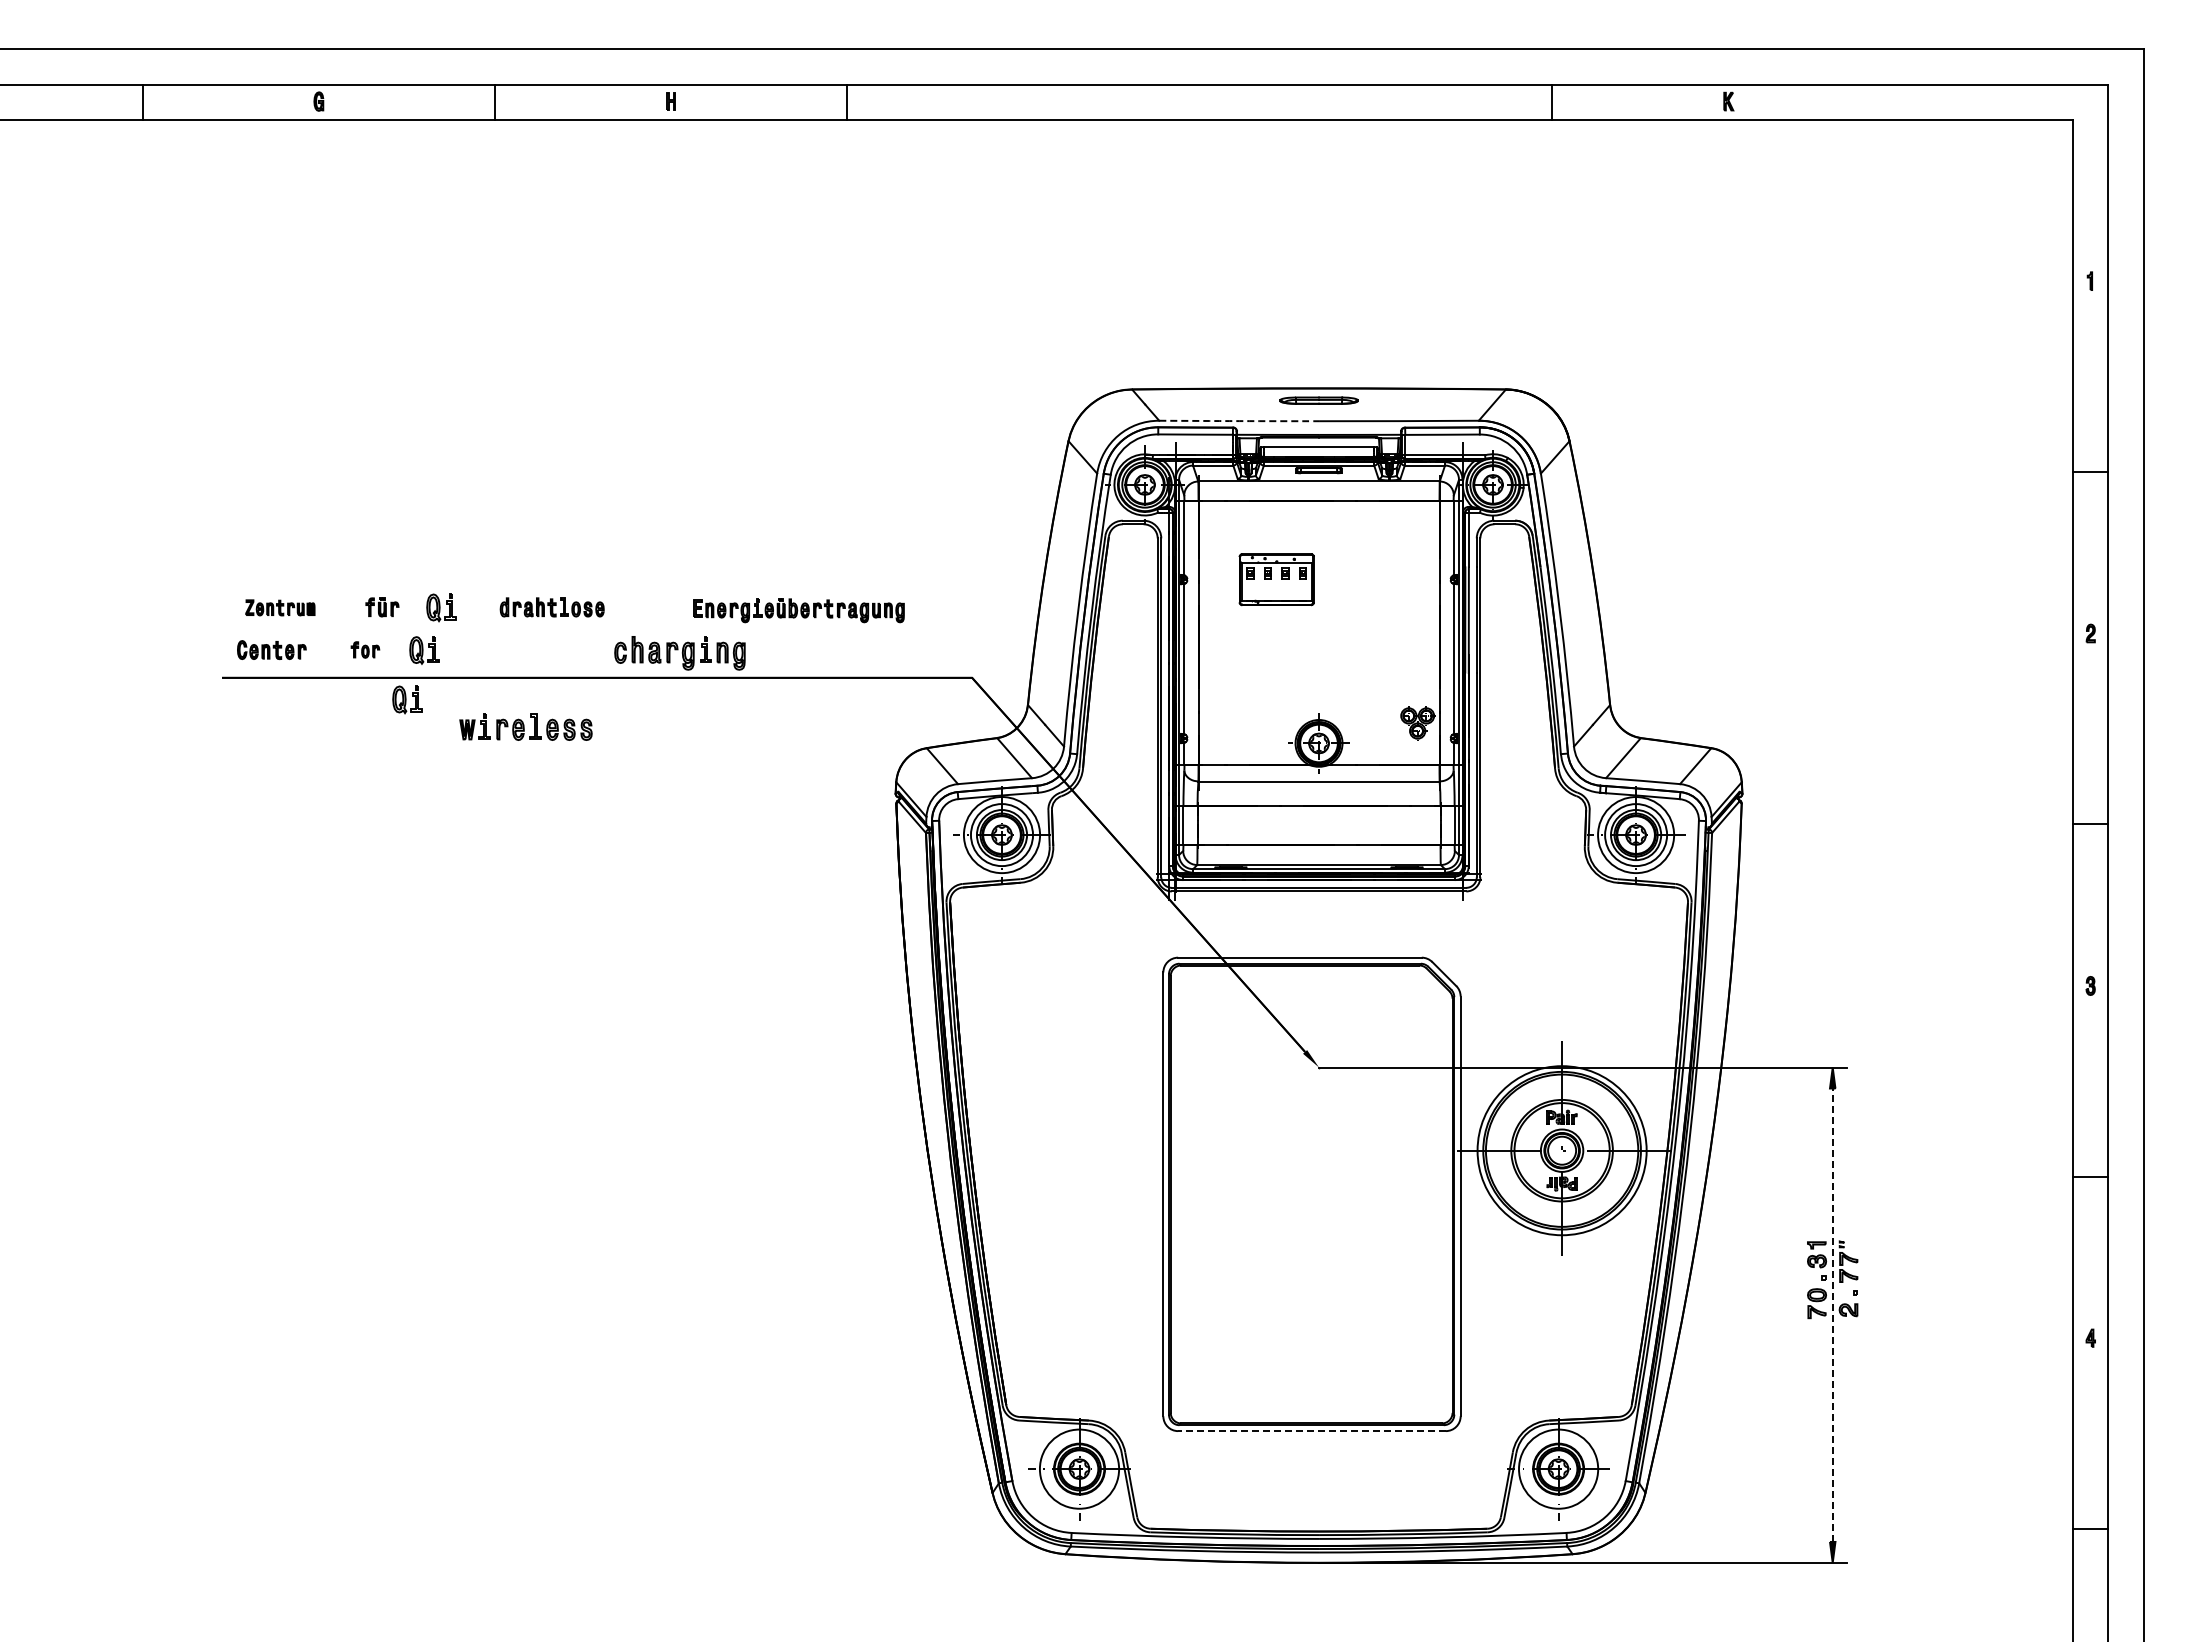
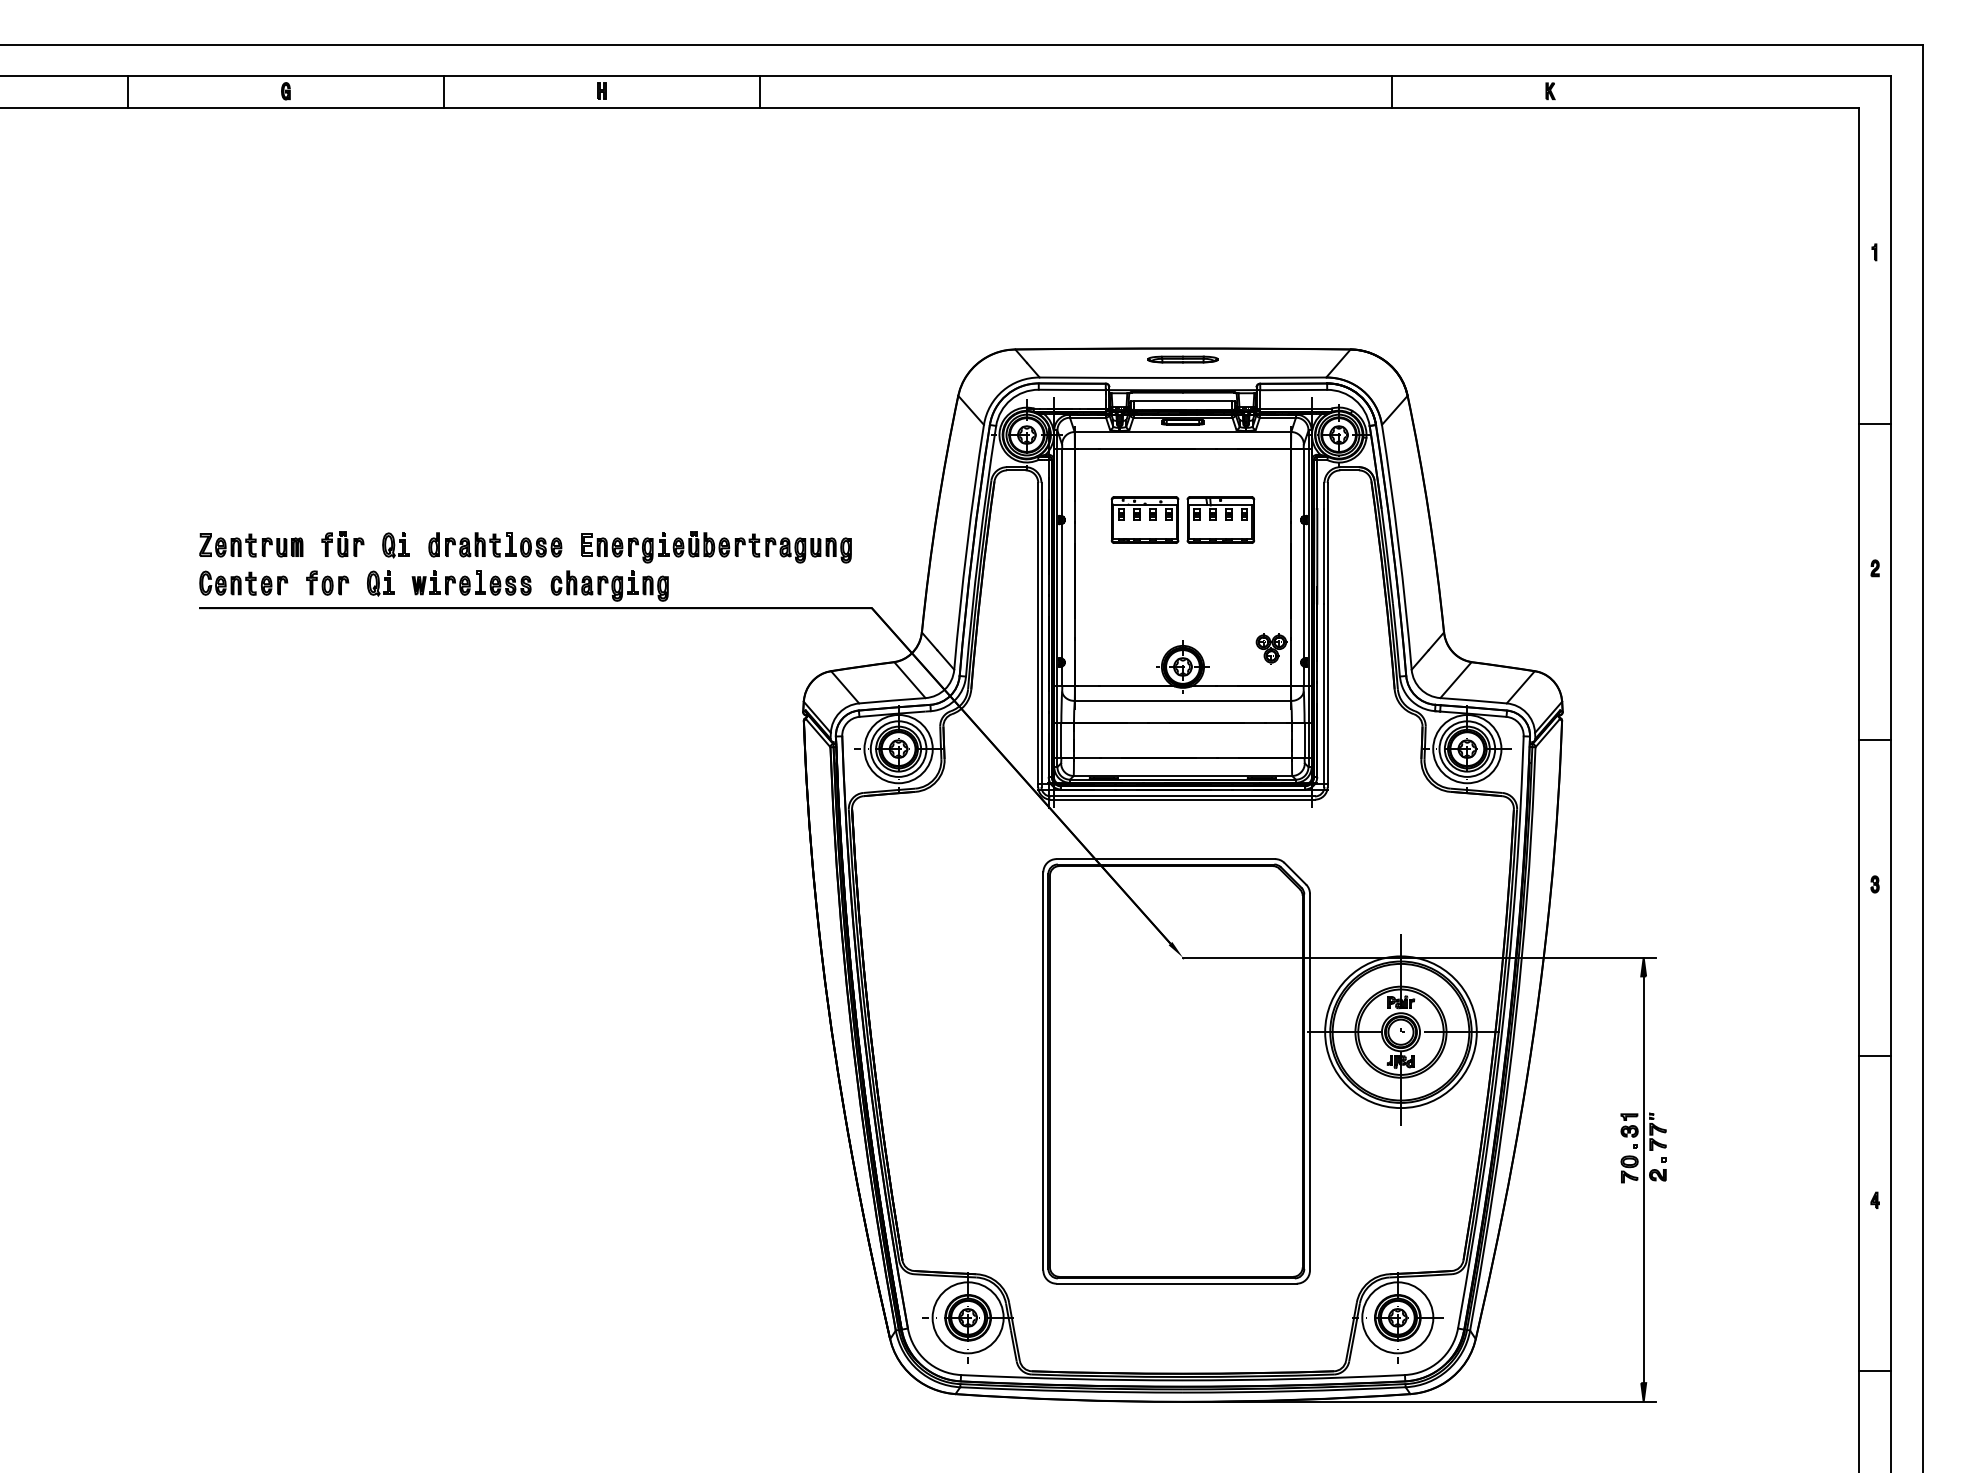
arc: (1239, 421) -> (1111, 378), dashed -> solid
part: (1361, 579) -> (1221, 519), added
part: (280, 607) -> (251, 545), size x1.67
part: (382, 607) -> (342, 545), size x1.43
part: (551, 607) -> (494, 545), size x1.43
part: (798, 610) -> (716, 547), size x1.43
part: (271, 649) -> (243, 582), size x1.43
part: (365, 649) -> (327, 582), size x1.67
part: (407, 699) -> (365, 627), removed
part: (525, 726) -> (471, 582), moved
line: (1832, 1315) -> (1643, 1180), dashed -> solid
line: (1312, 1431) -> (1177, 1284), dashed -> solid

